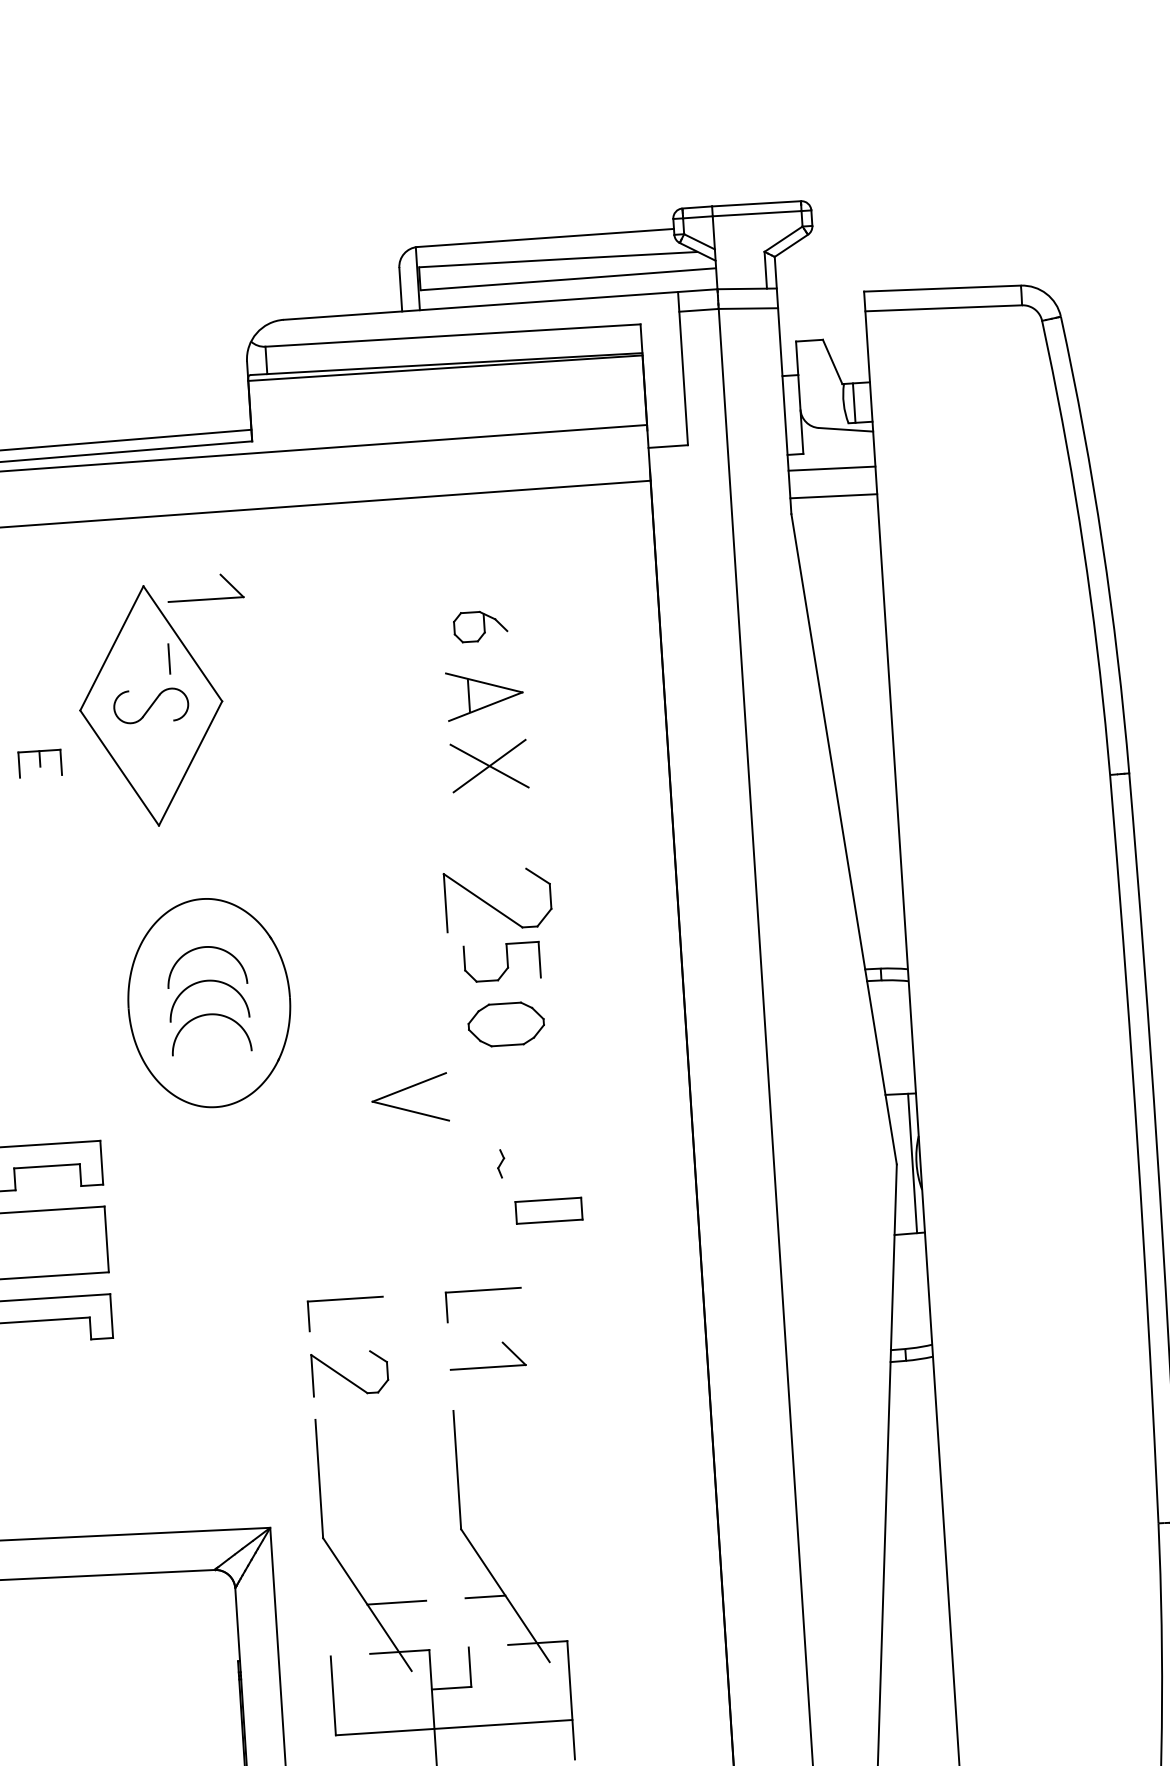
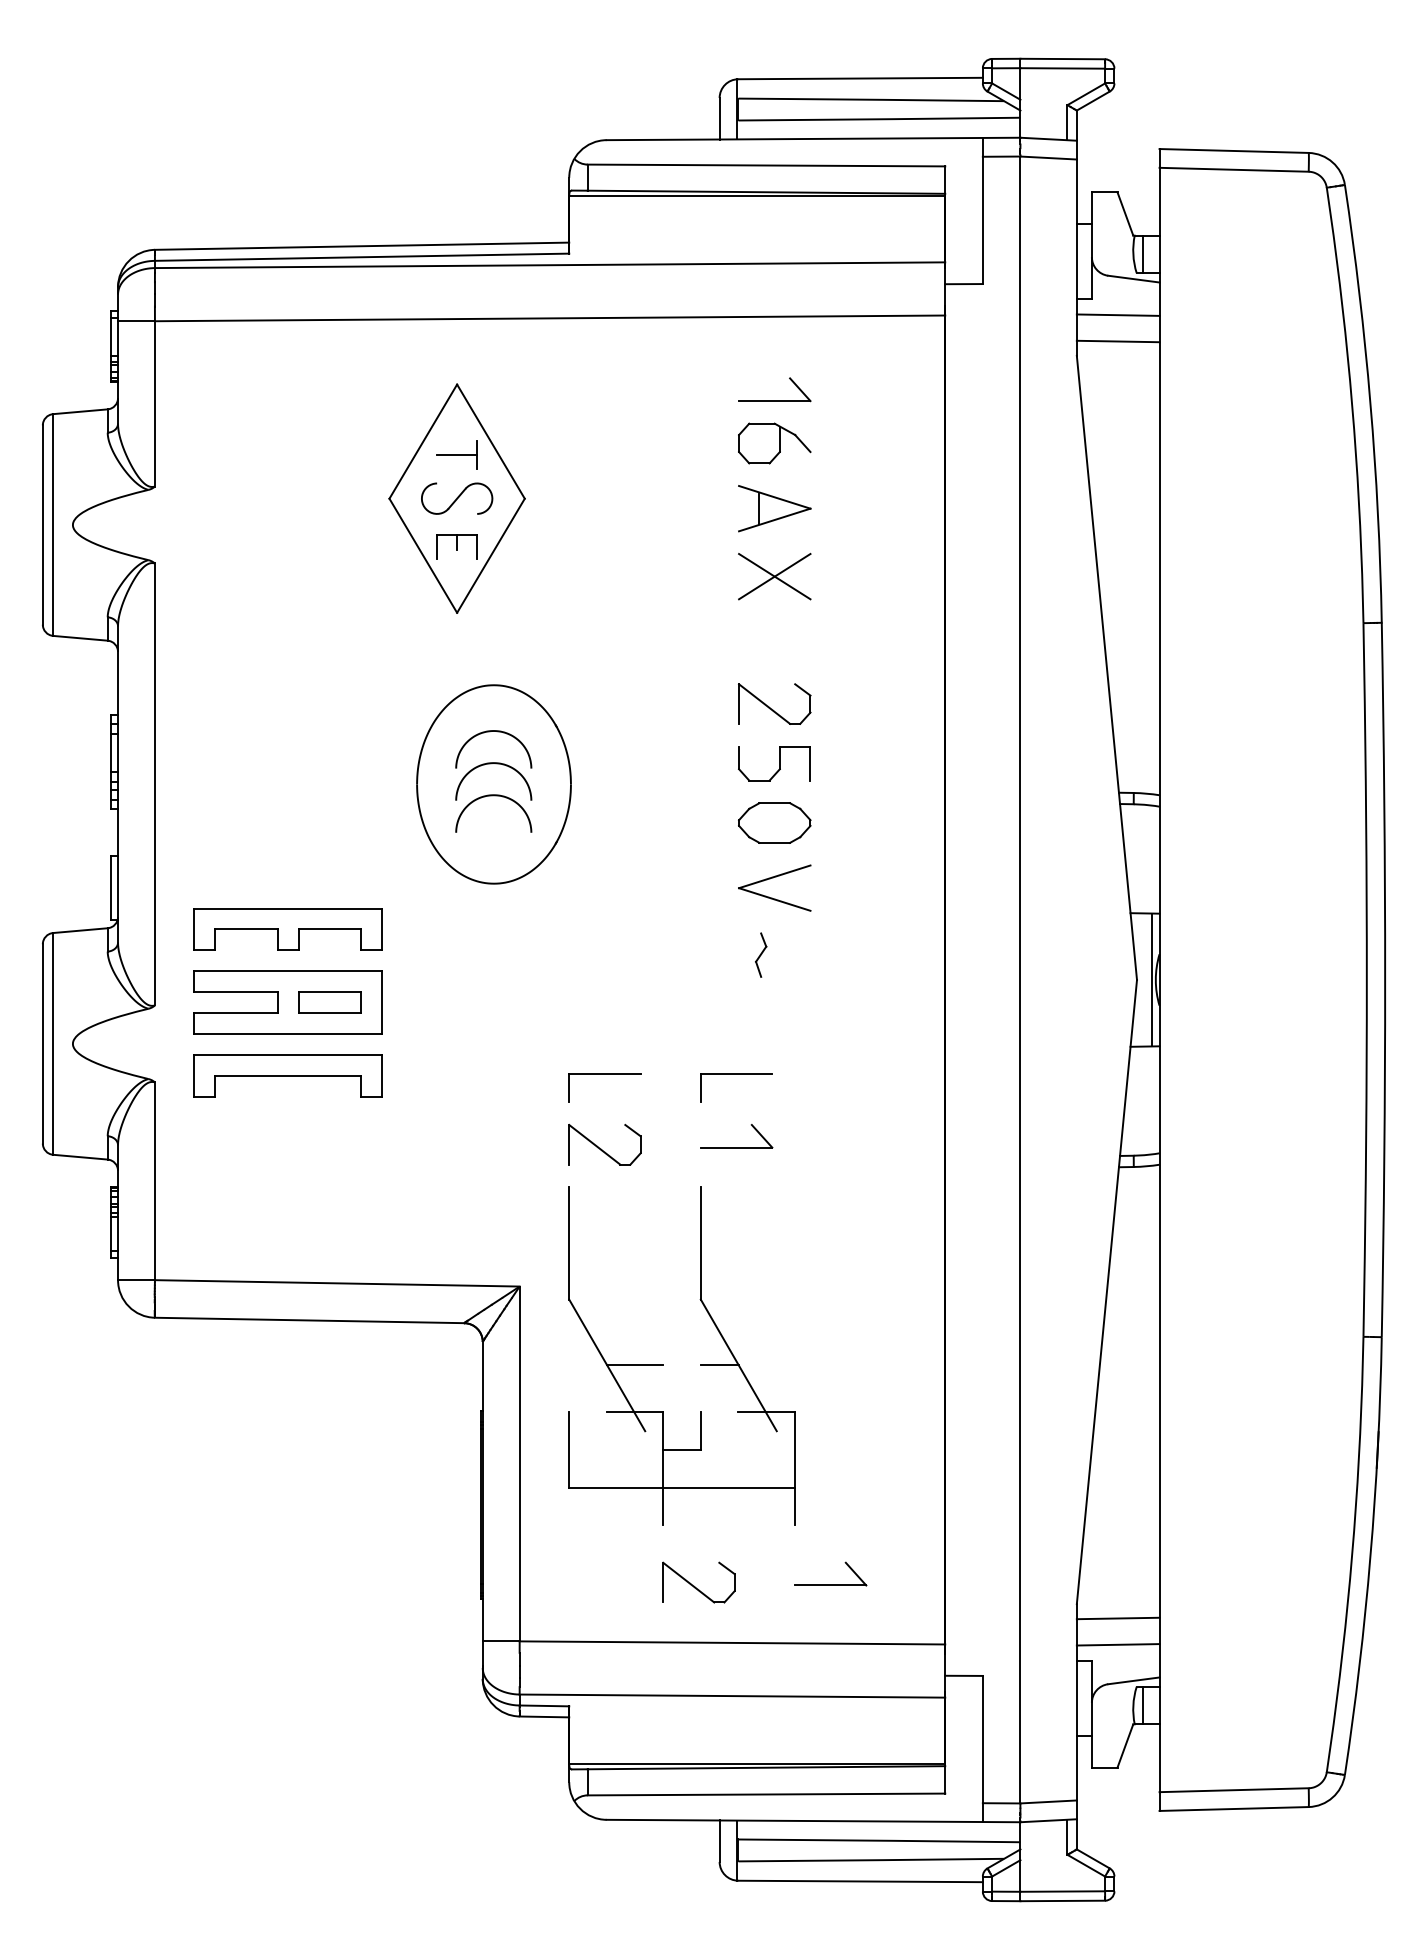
part: (205, 598) -> (774, 400), moved
part: (480, 626) -> (774, 443), size x1.43
line: (148, 660) -> (457, 455), added
part: (39, 763) -> (456, 546), moved
part: (497, 899) -> (774, 703), size x0.71
part: (405, 1090) -> (770, 879), moved
part: (501, 1163) -> (761, 954), size x1.67
part: (548, 1210) -> (329, 1002), moved

